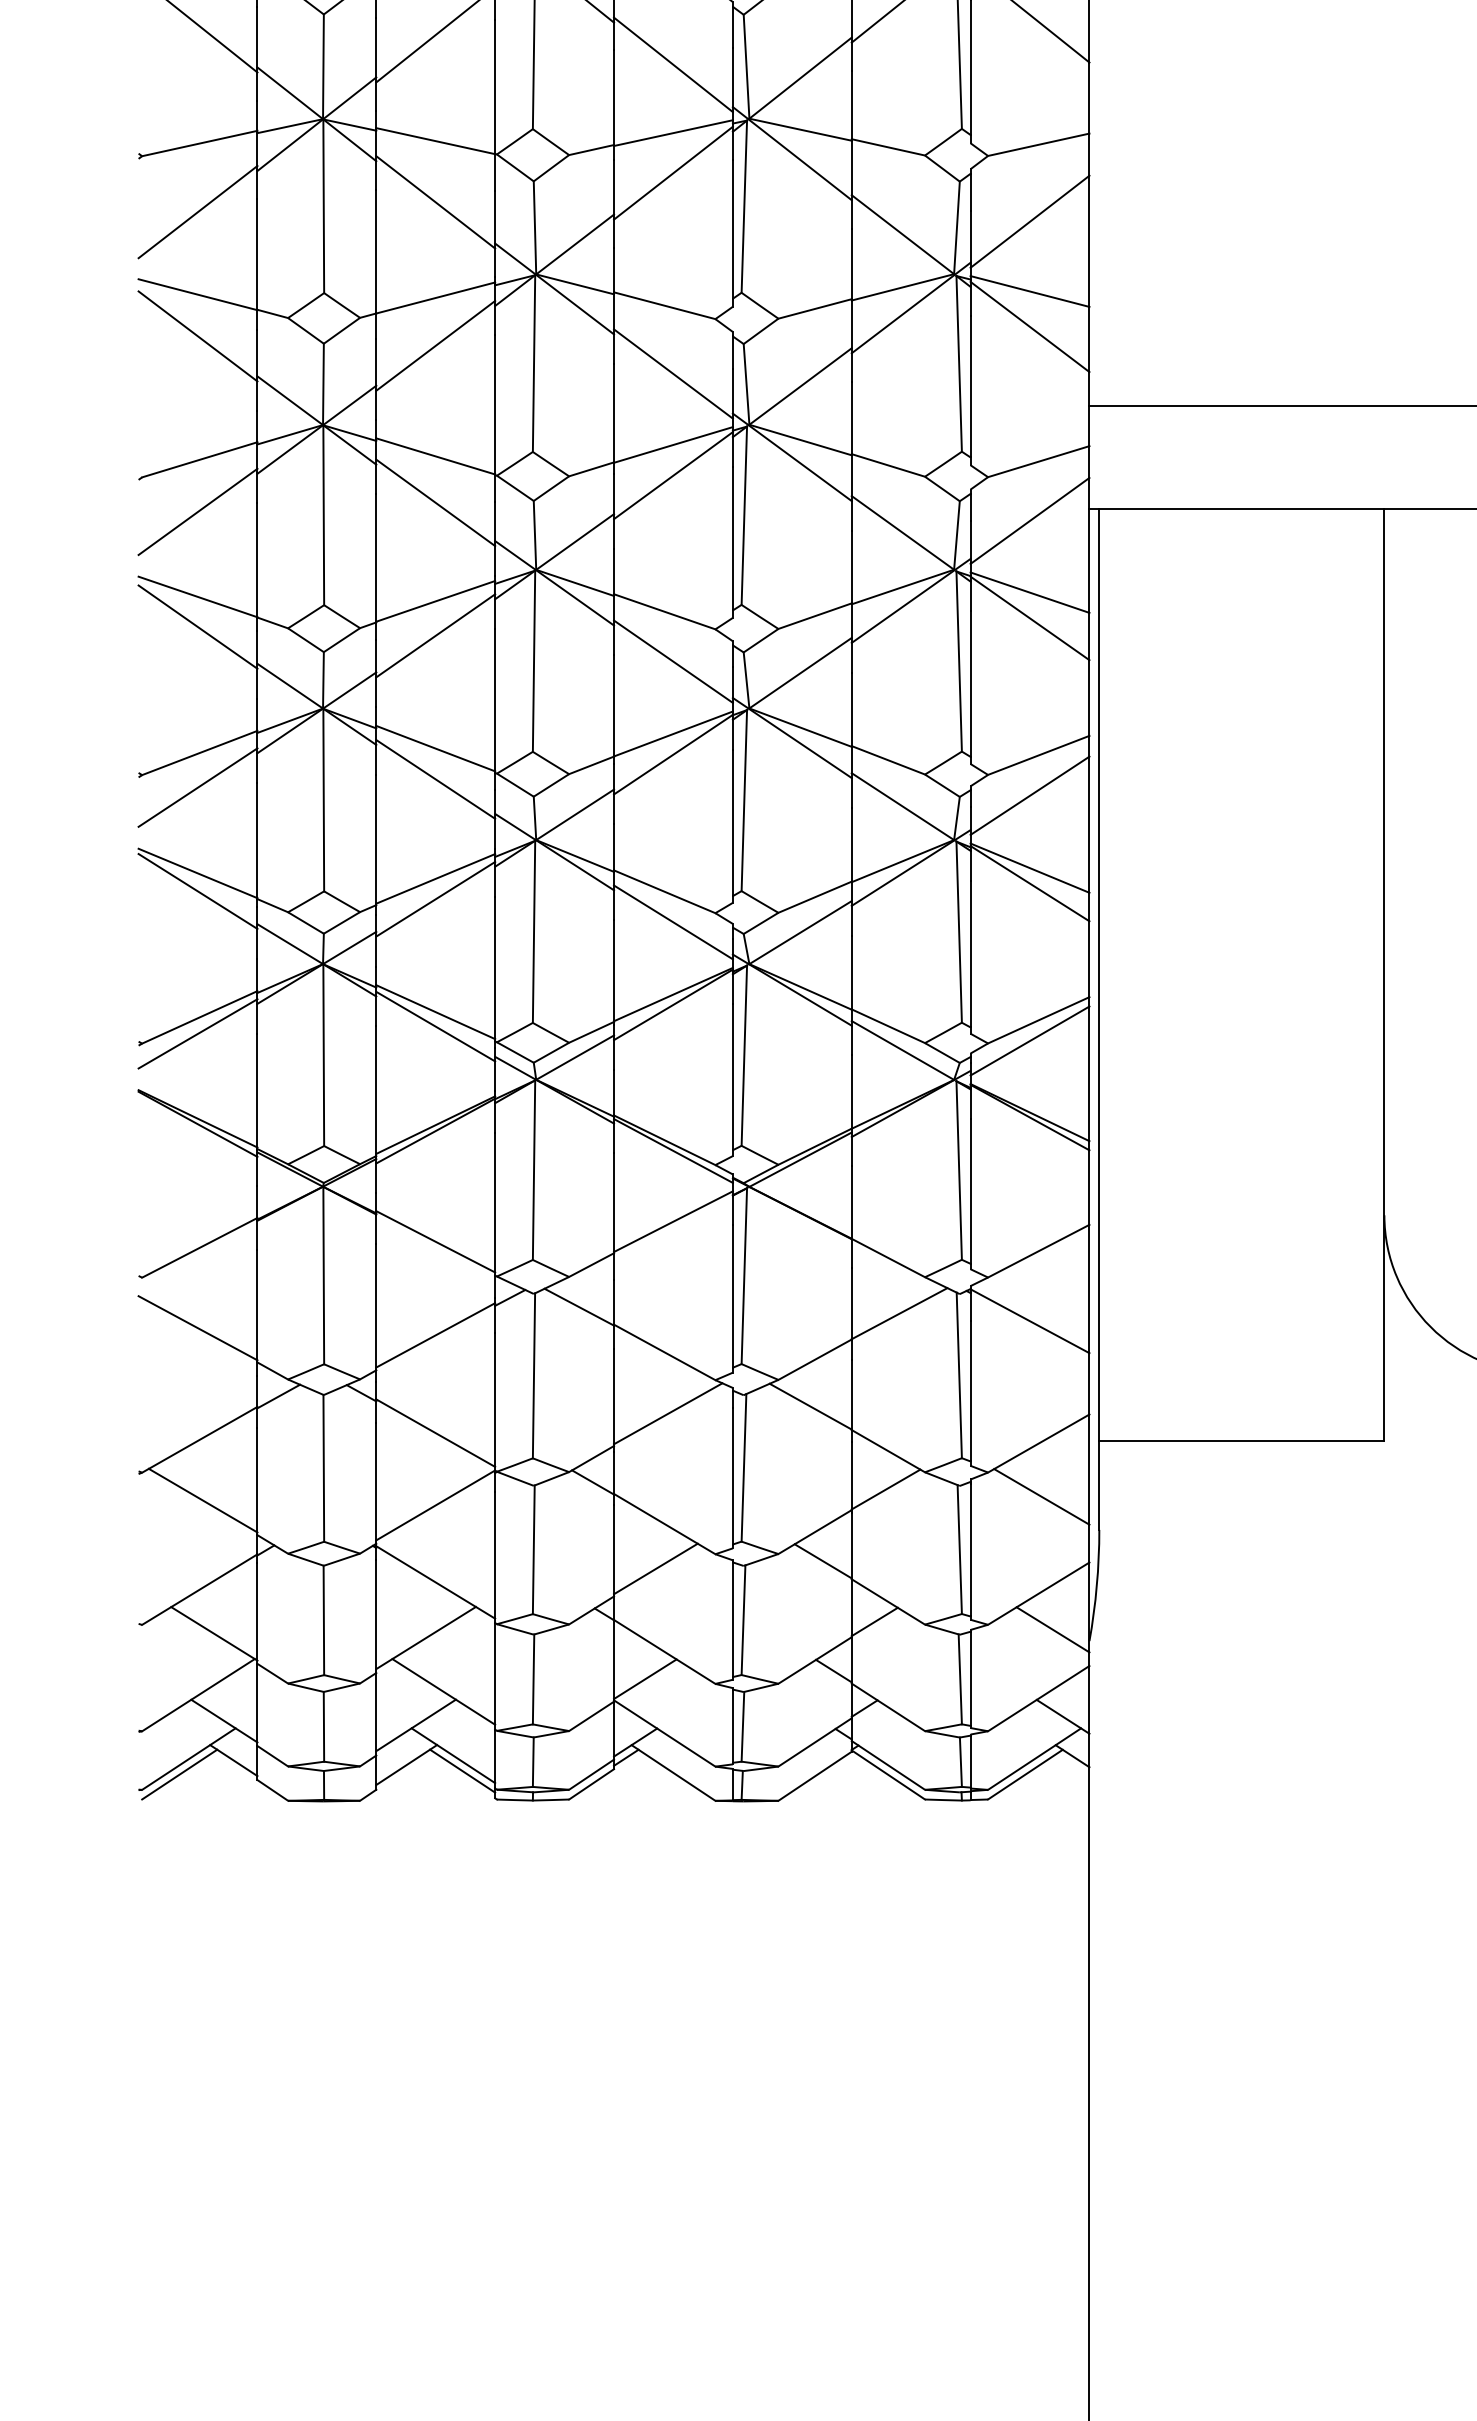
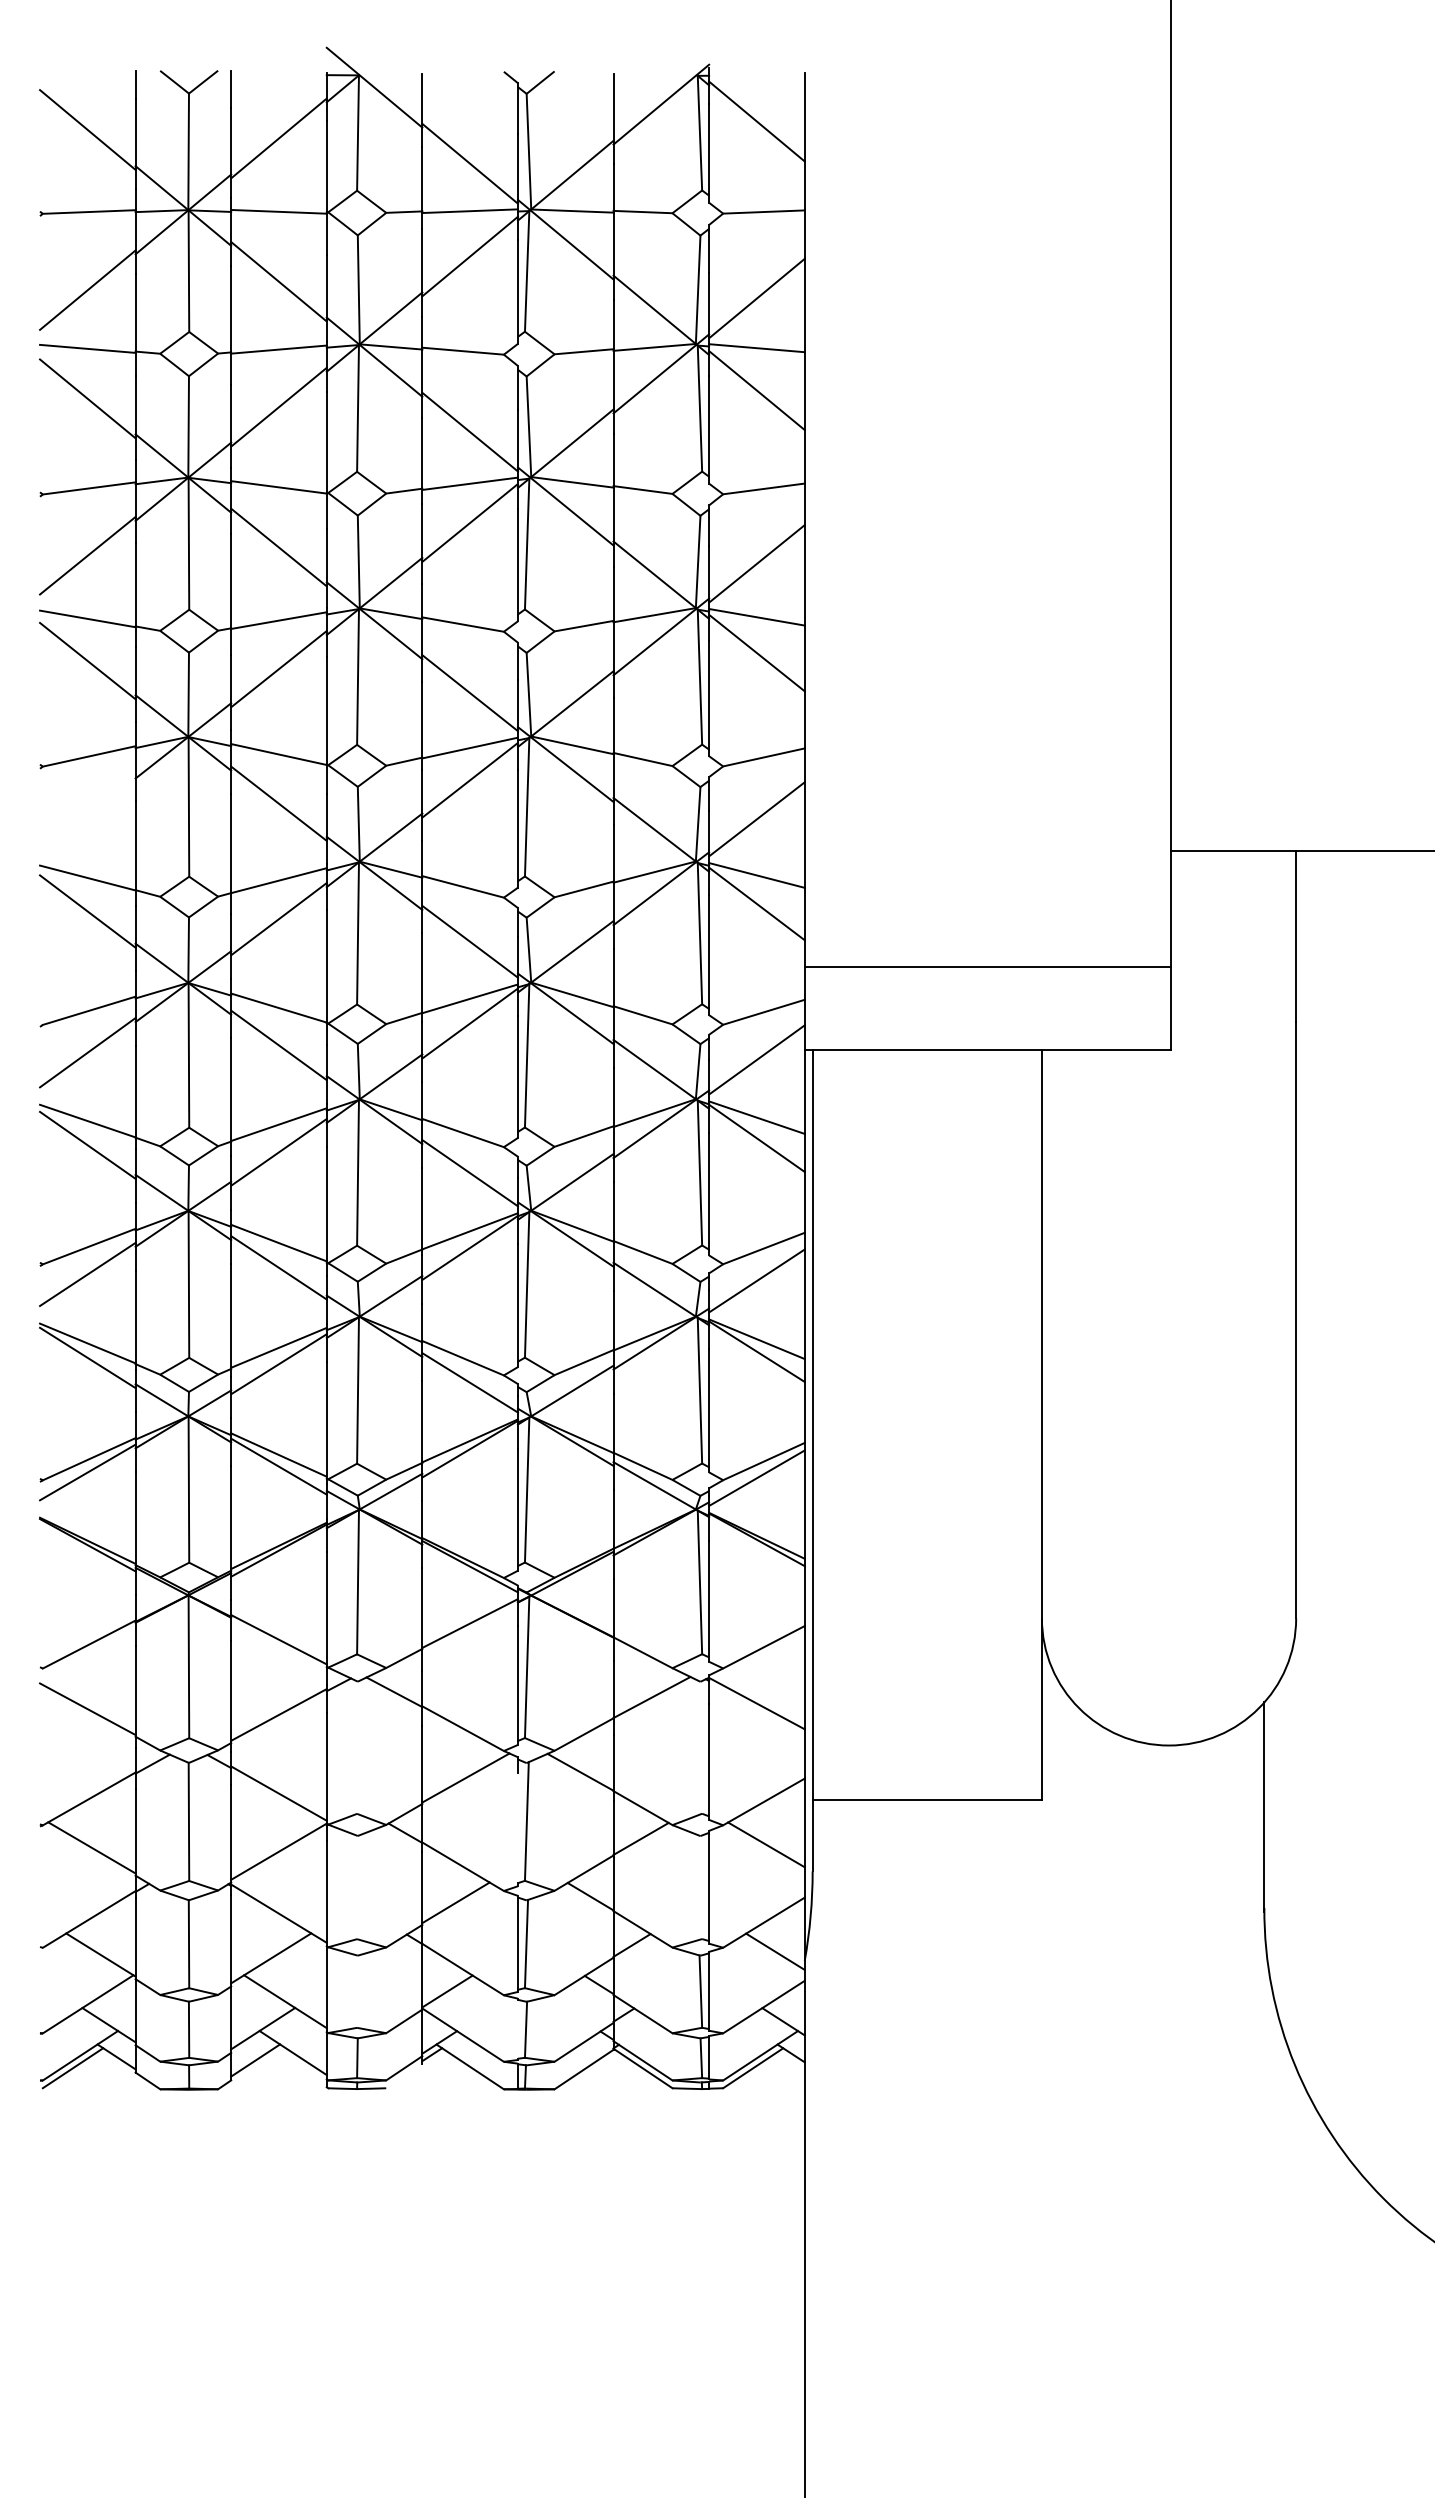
line: (197, 212) -> (87, 811), removed
line: (958, 1374) -> (699, 1746), removed
line: (533, 1375) -> (357, 1747), removed
line: (732, 1476) -> (517, 1828), removed
line: (533, 1549) -> (357, 1887), removed
line: (959, 1549) -> (700, 1887), removed
line: (533, 1679) -> (357, 1991), removed
line: (732, 1725) -> (517, 2028), removed
line: (462, 1771) -> (300, 2065), removed
line: (591, 1783) -> (404, 2075), removed

